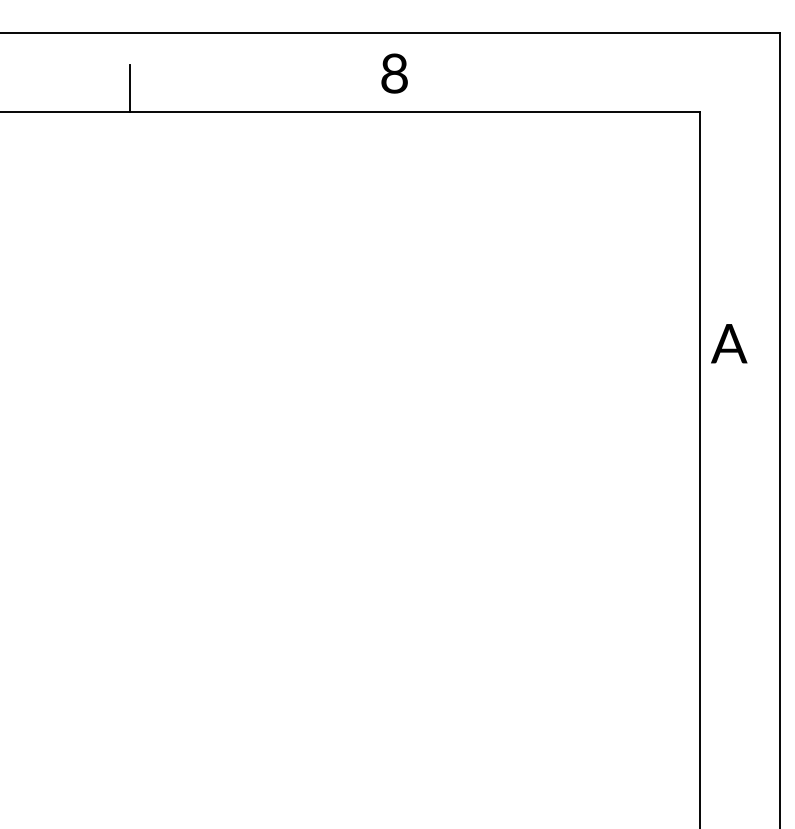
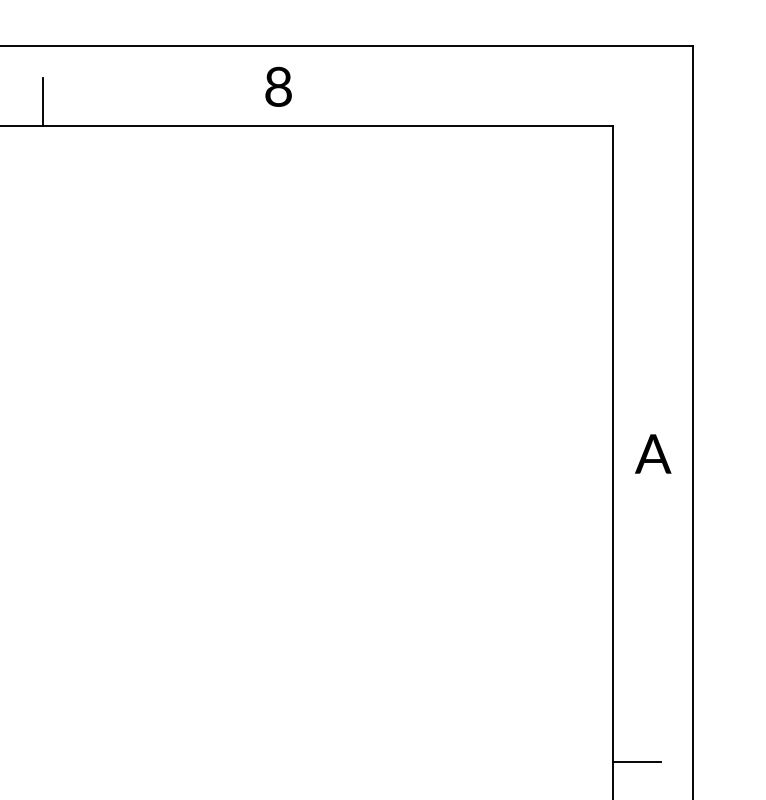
text: (394, 73) -> (278, 86), moved
text: (729, 343) -> (653, 453), moved
line: (724, 748) -> (637, 761), added

